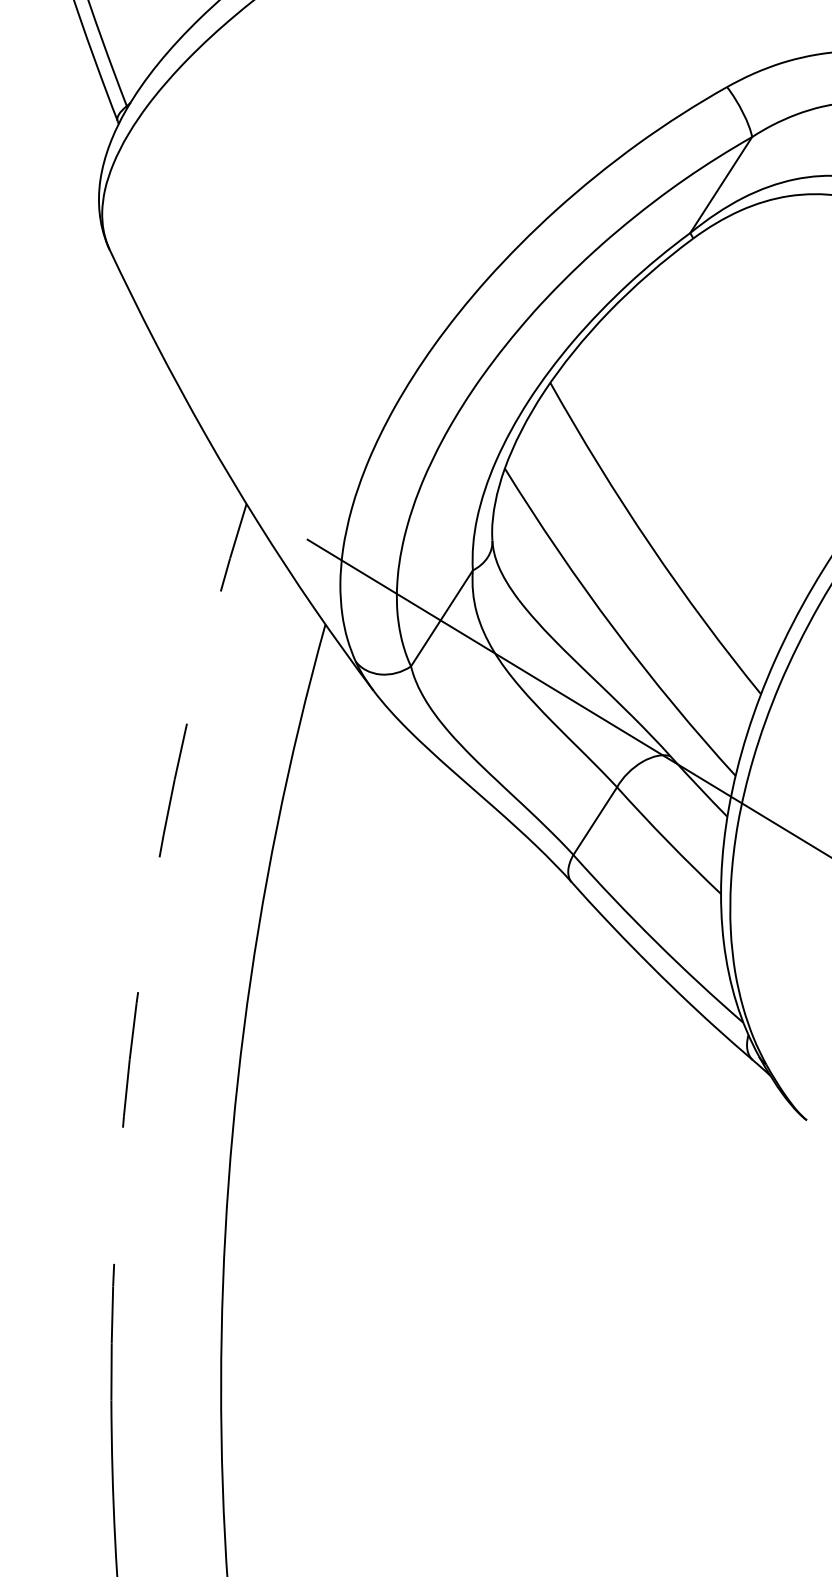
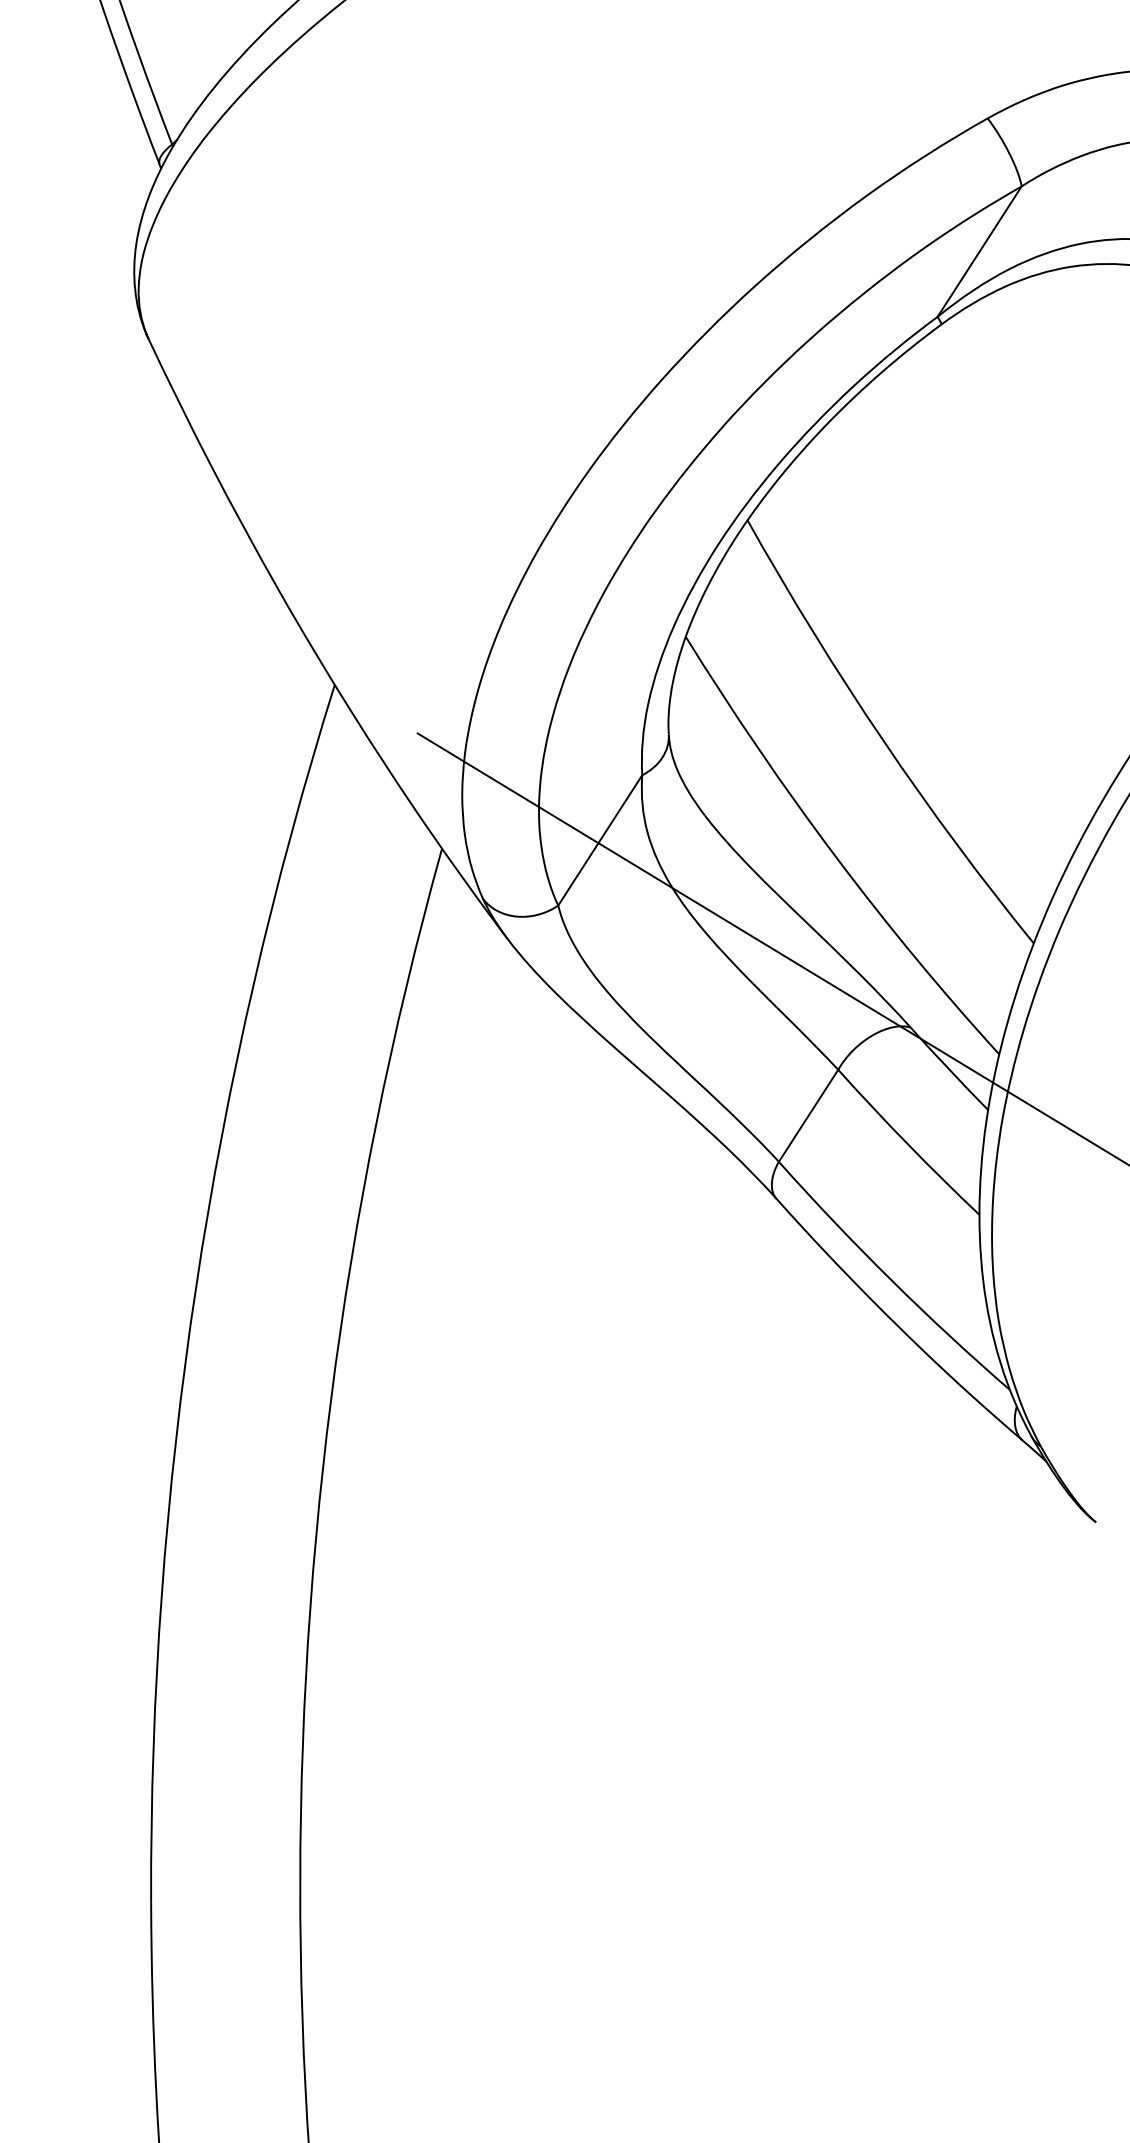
arc: (144, 946) -> (196, 1286), dashed -> solid

